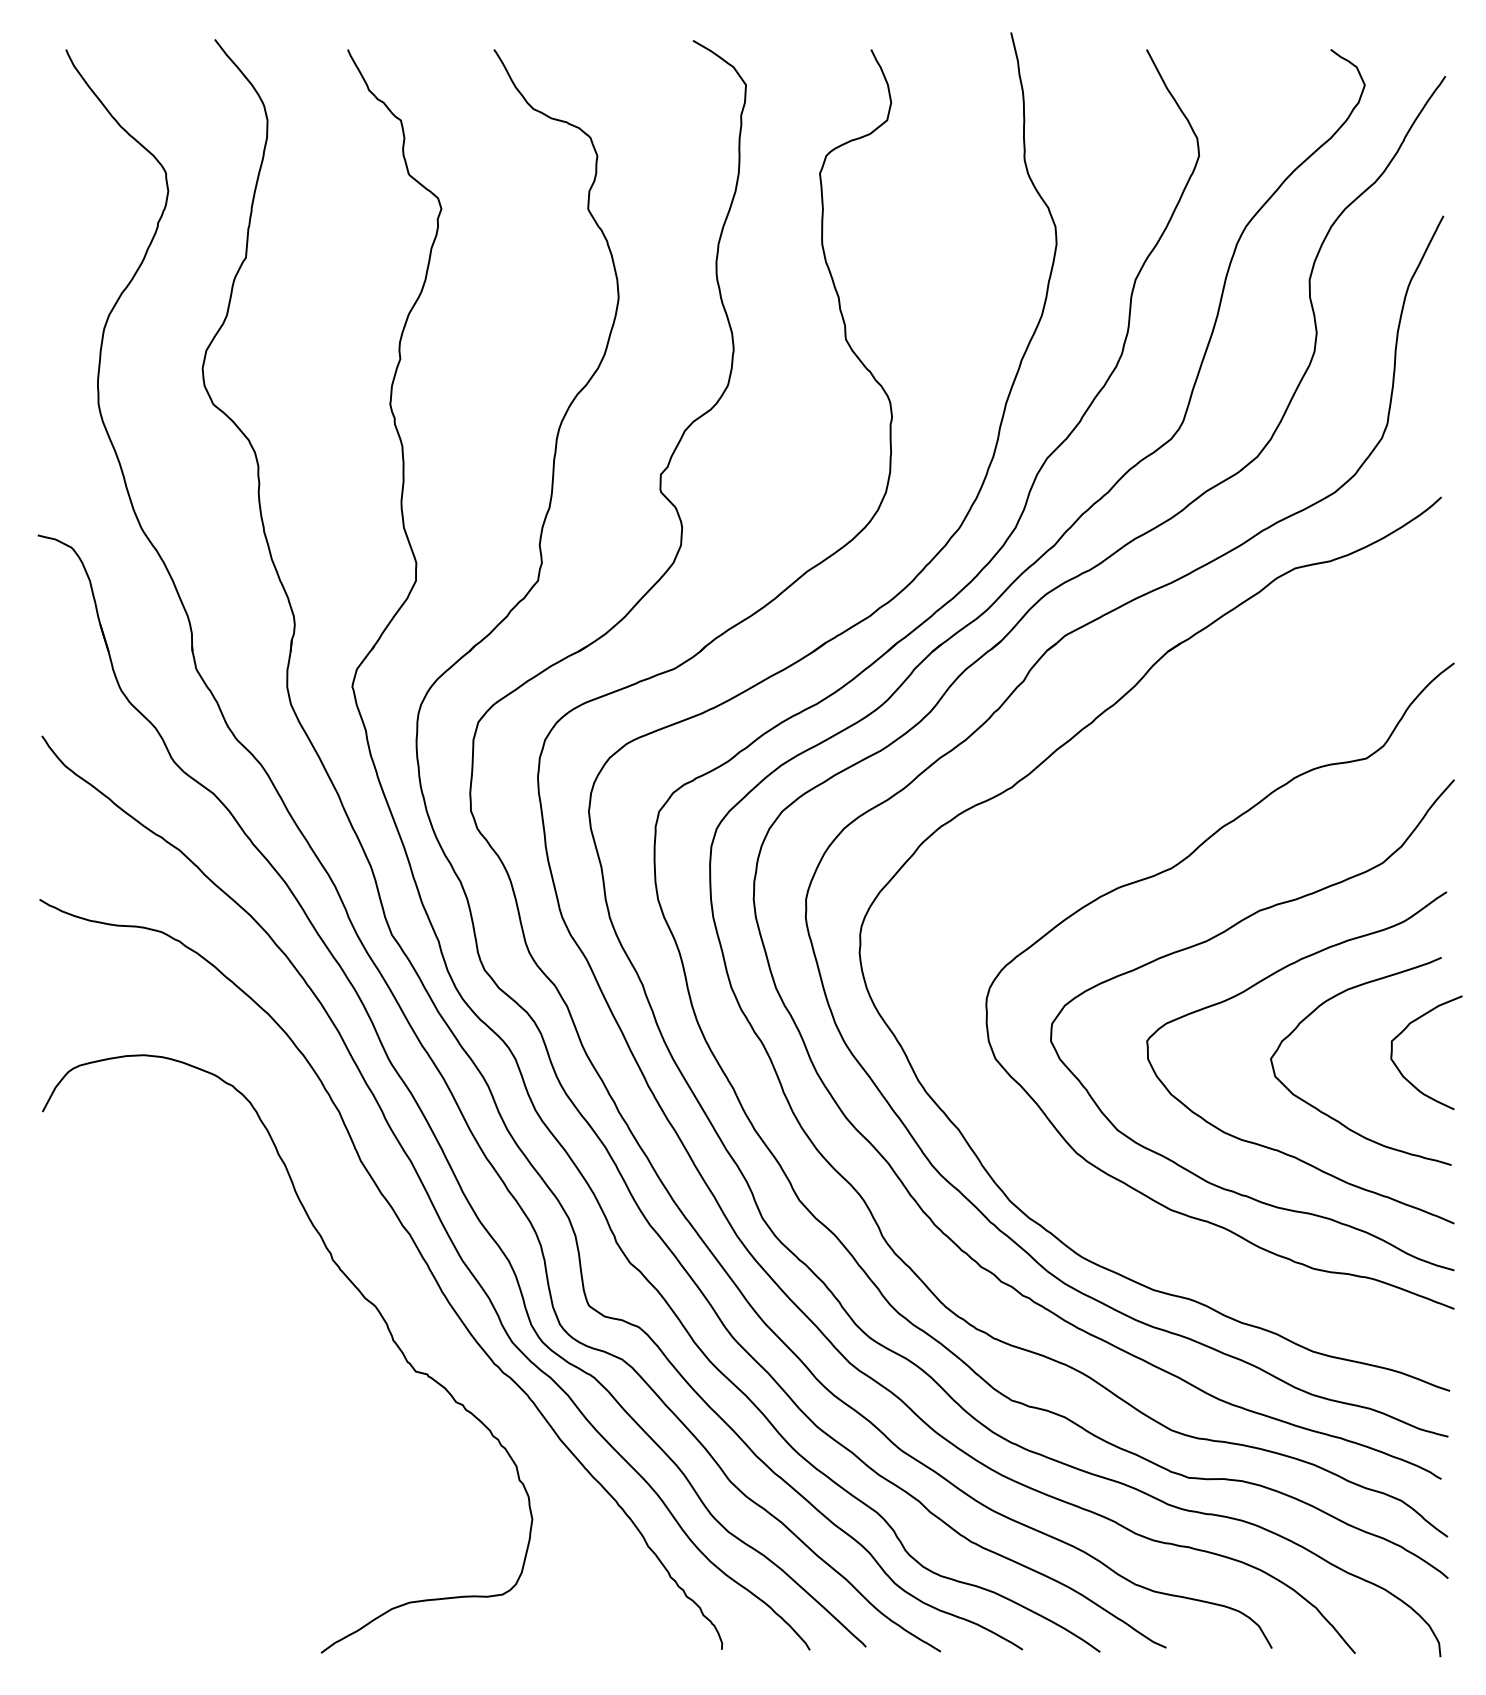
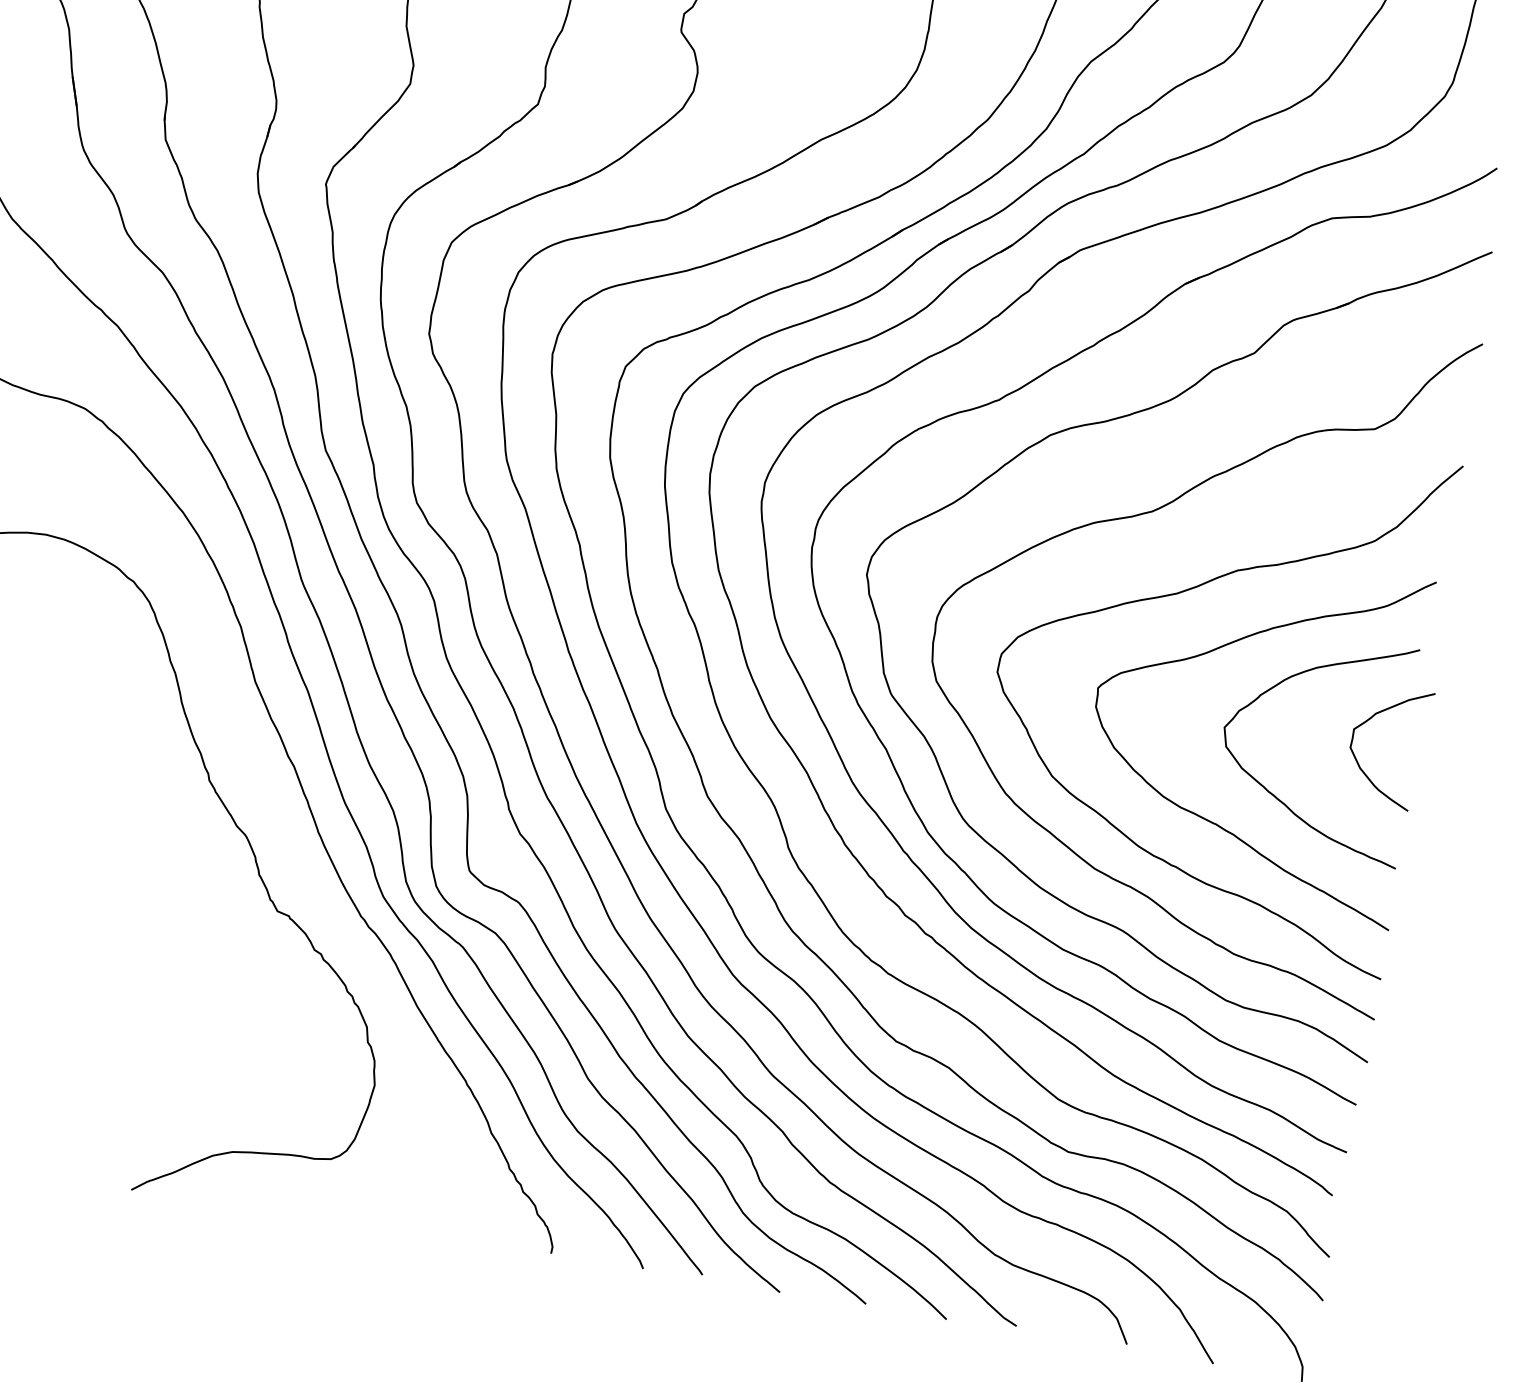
part: (1117, 791) -> (1108, 421), added

